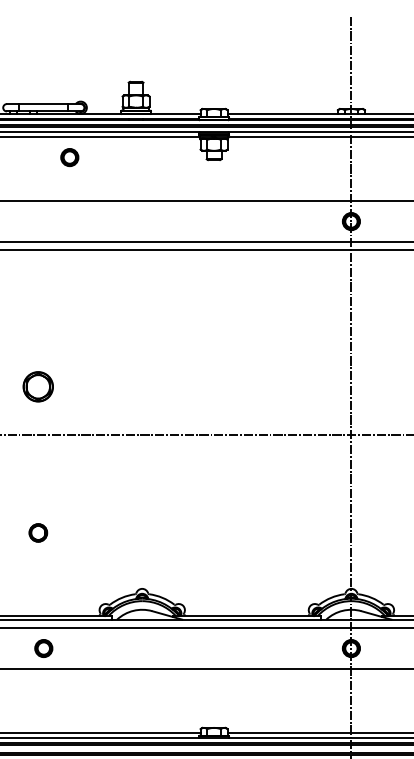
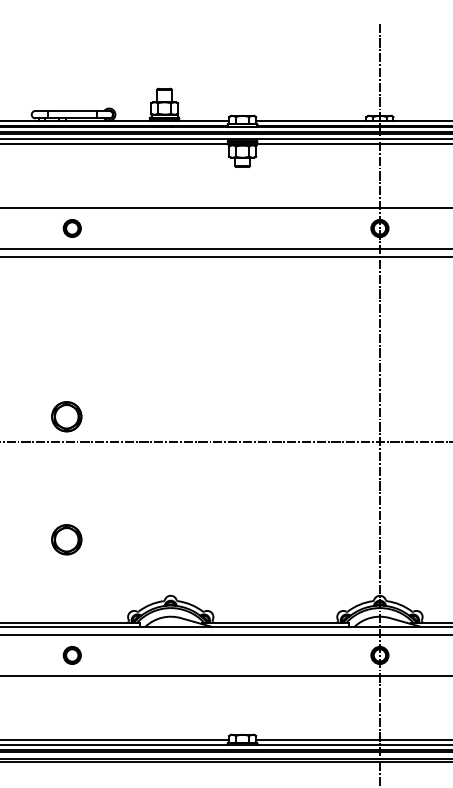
part: (68, 157) -> (71, 228), moved
part: (37, 386) -> (66, 416), moved
part: (37, 532) -> (66, 539), size x1.67

